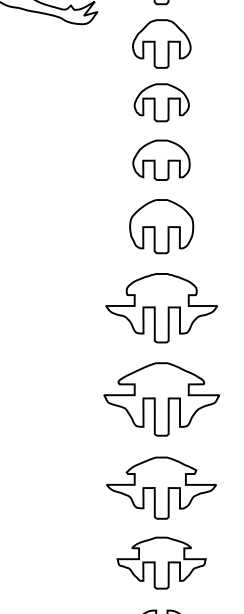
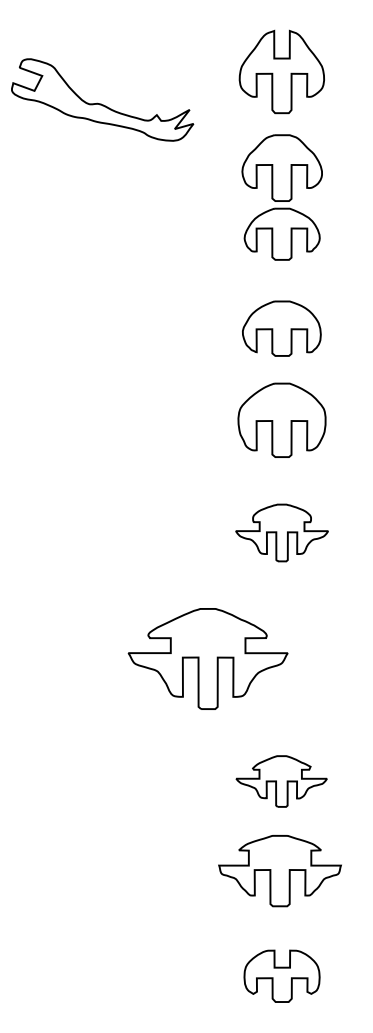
curve: (155, 102) -> (273, 233), moved
part: (161, 307) -> (281, 532), size x0.6
part: (161, 399) -> (207, 658), moved
part: (161, 488) -> (281, 781), size x0.6
part: (161, 563) -> (279, 871), moved

